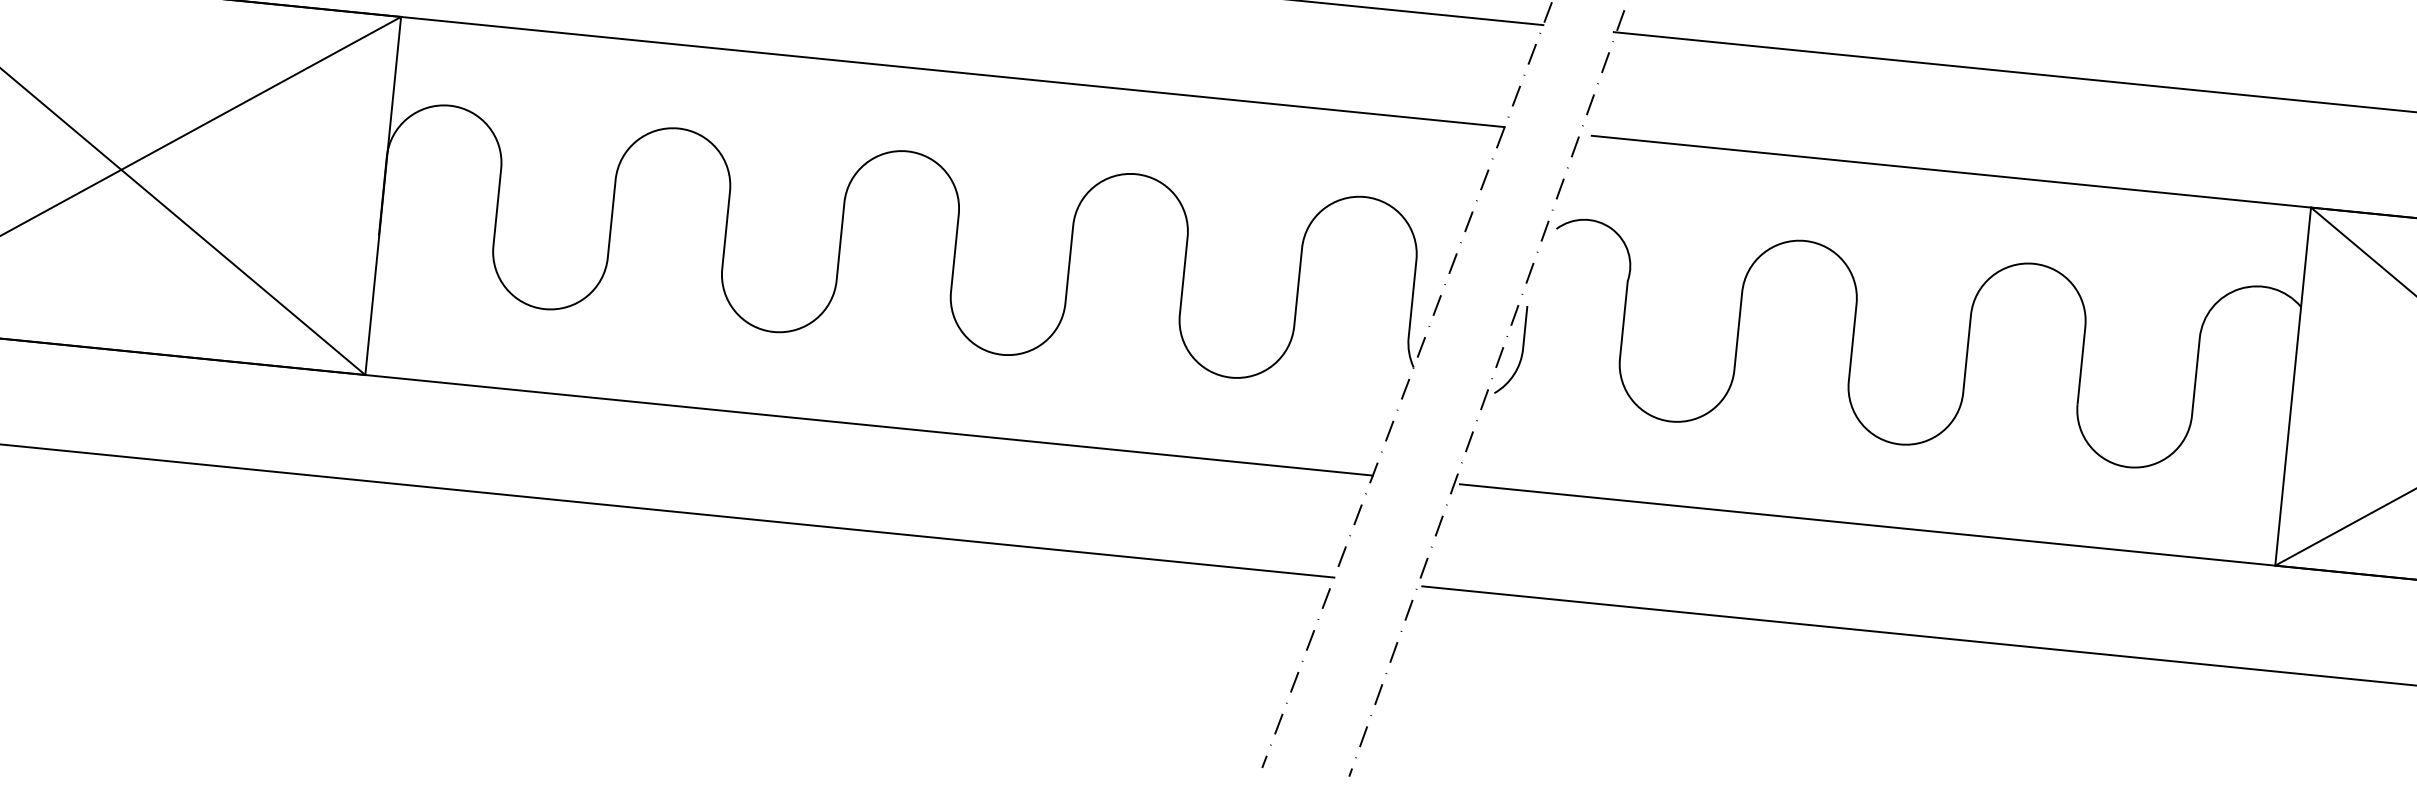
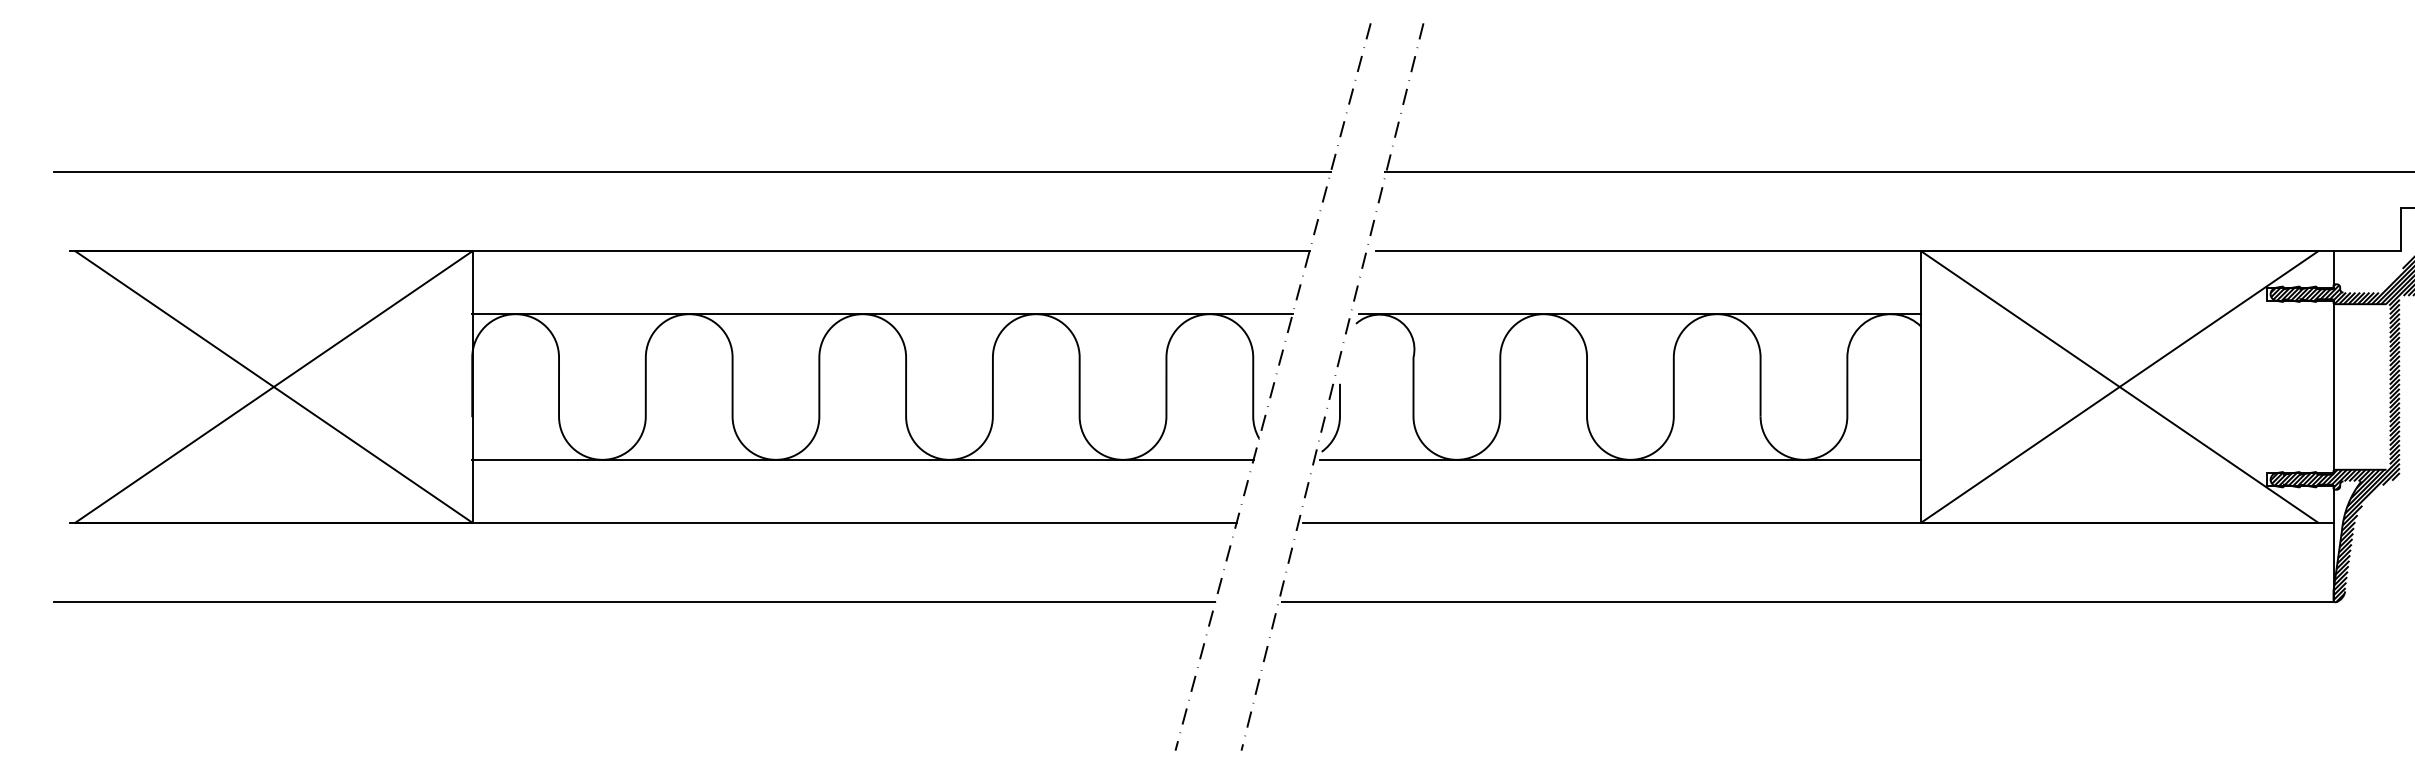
line: (933, 154) -> (882, 314), added
line: (1931, 253) -> (1639, 314), added
line: (887, 342) -> (862, 459), added
line: (1887, 442) -> (1620, 459), added

